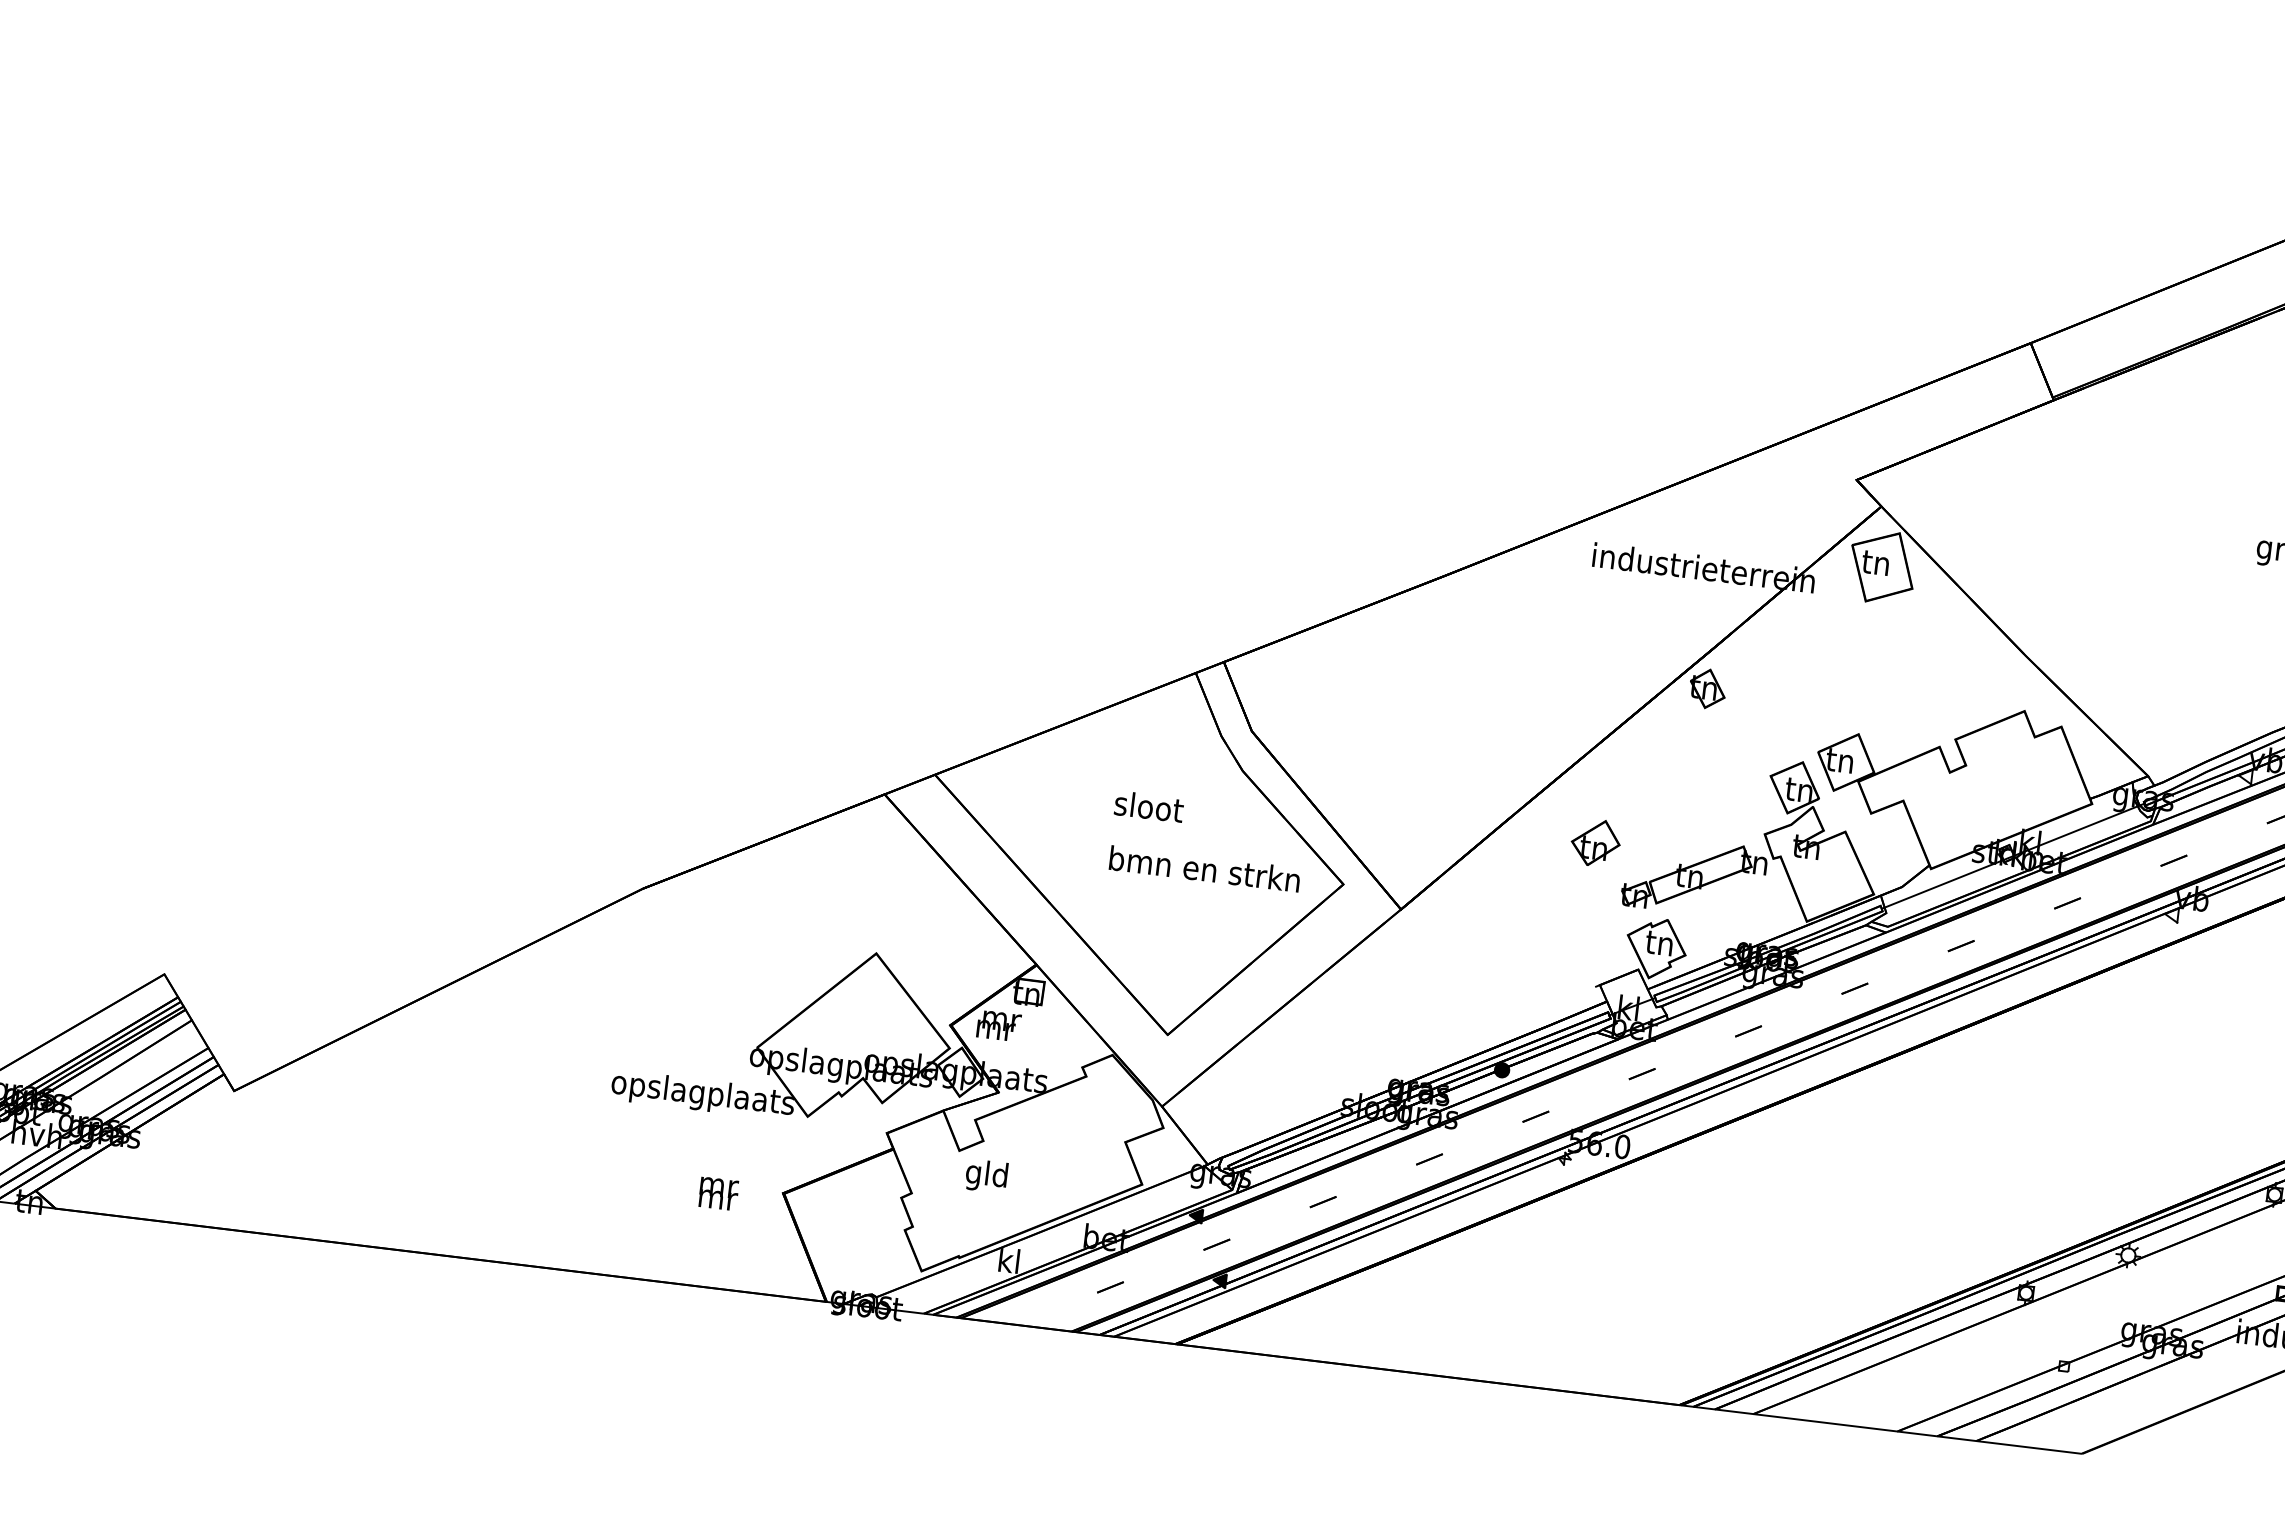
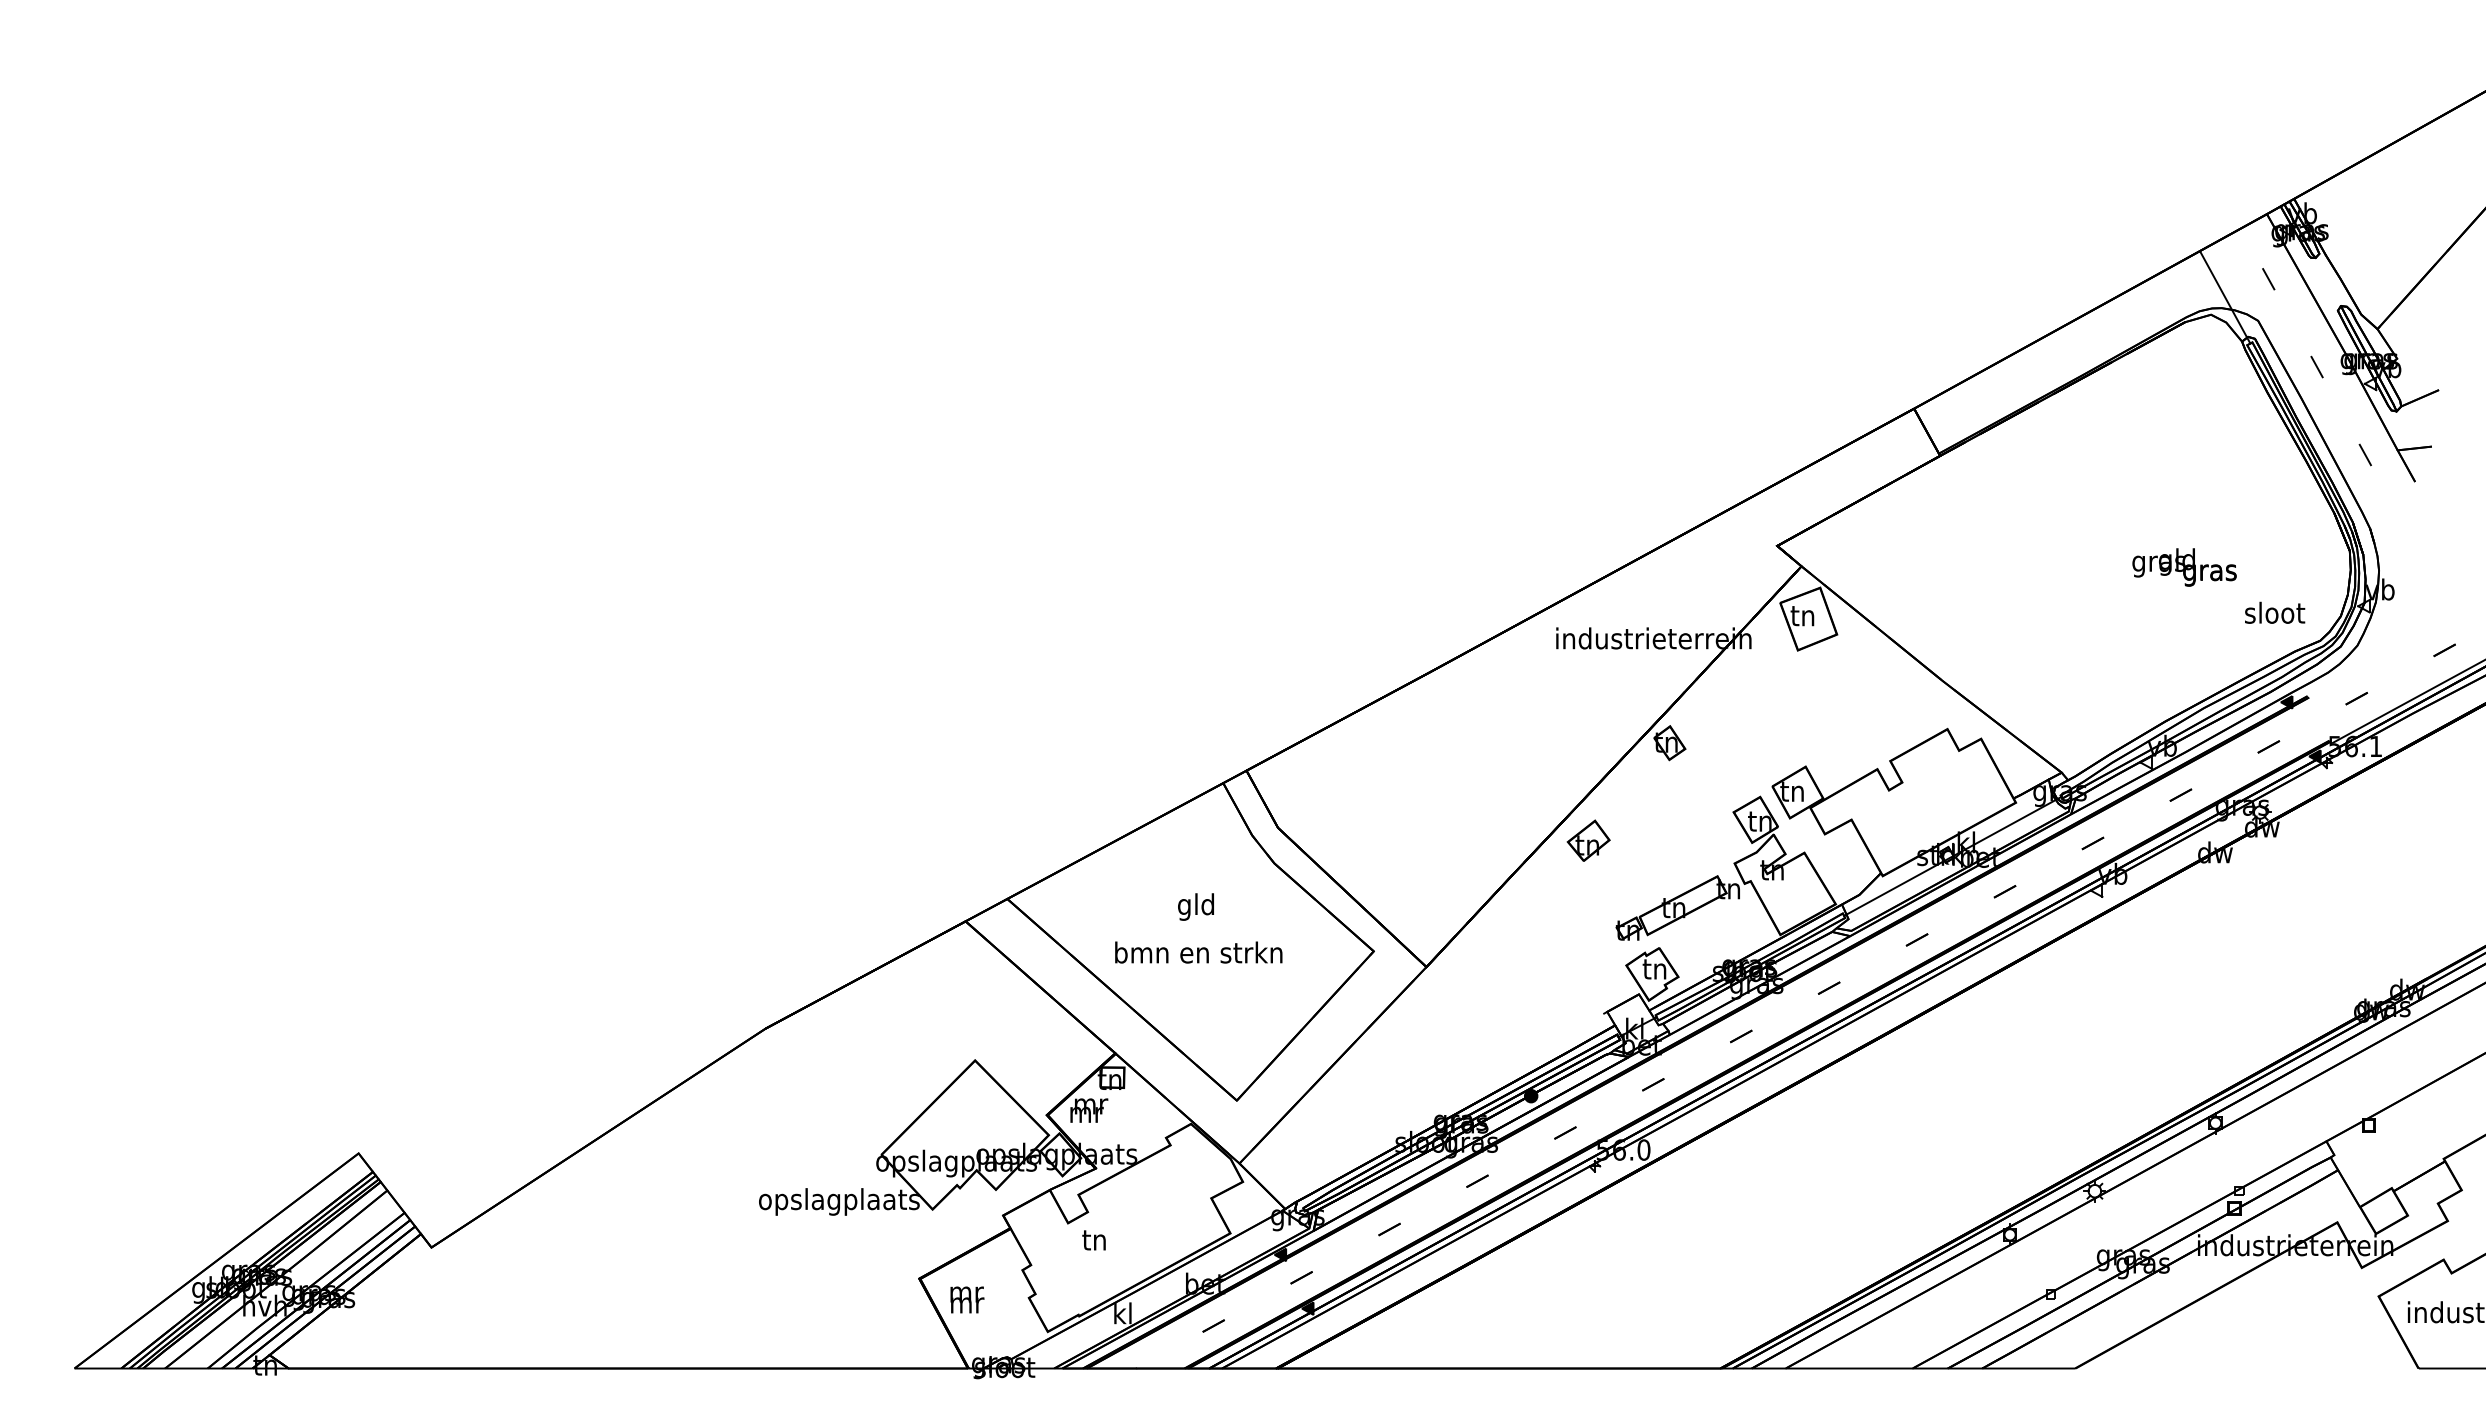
text: (1148, 809) -> (1196, 906), sloot -> gld
part: (1595, 842) -> (1588, 840), moved
text: (1204, 868) -> (1198, 952), moved
text: (986, 1176) -> (1094, 1242), gld -> tn
text: (718, 1193) -> (967, 1299), moved

